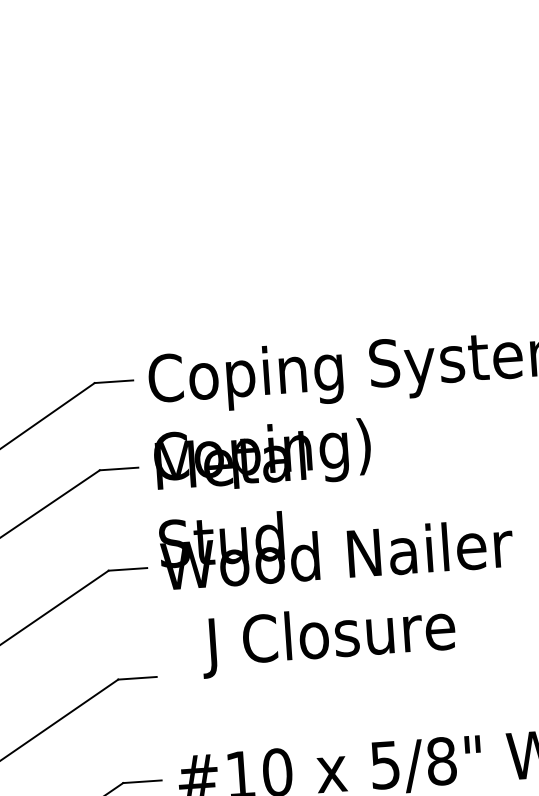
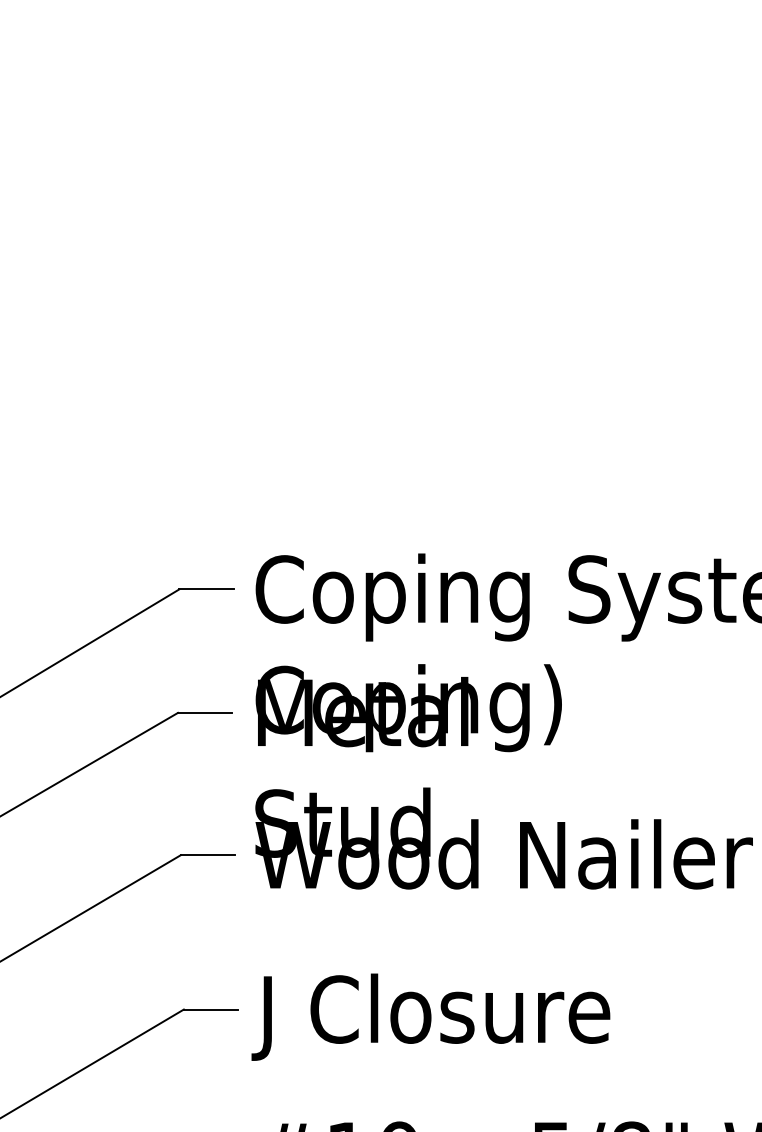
text: (328, 638) -> (430, 1016), moved

